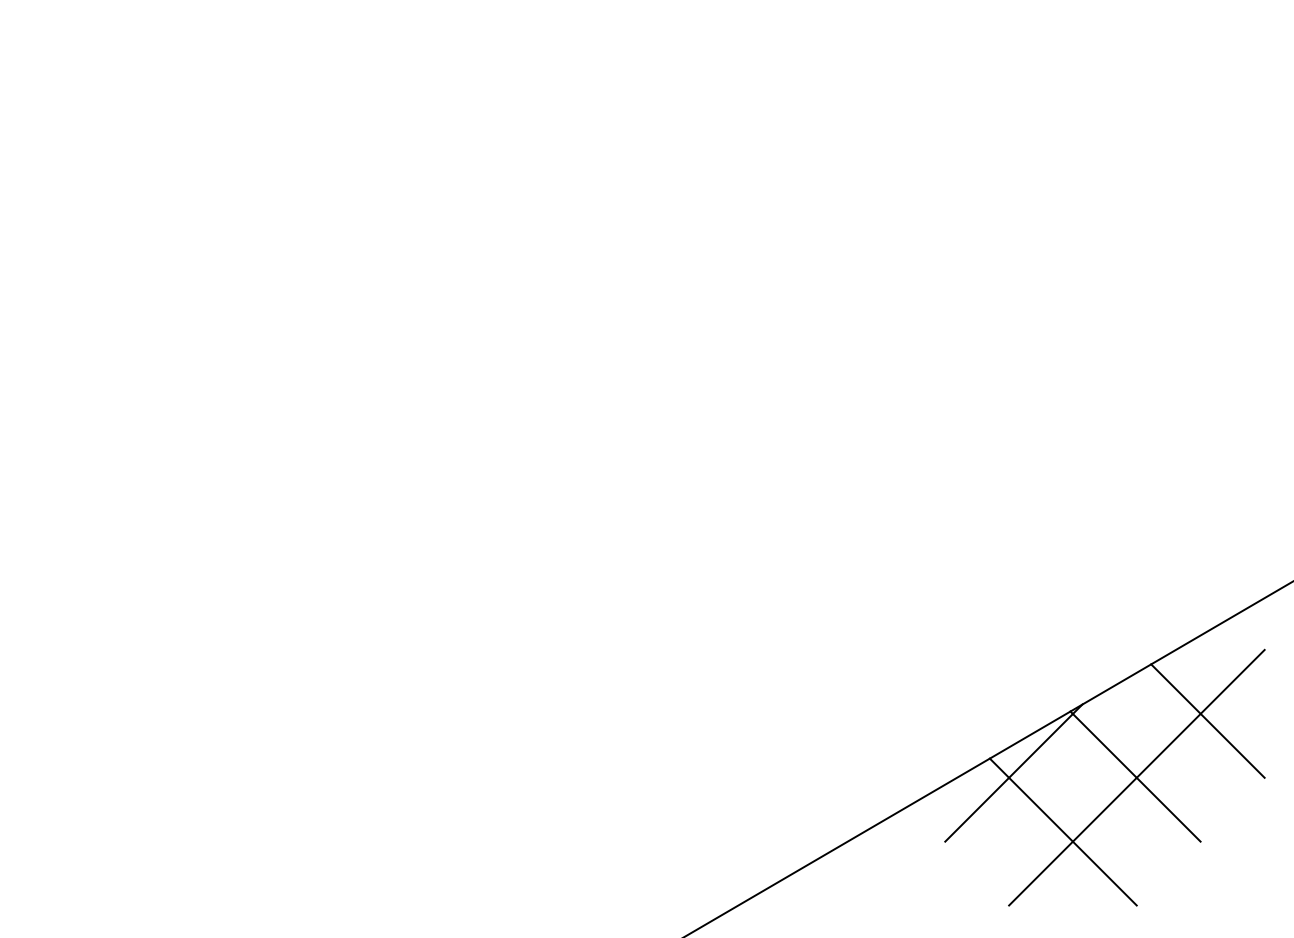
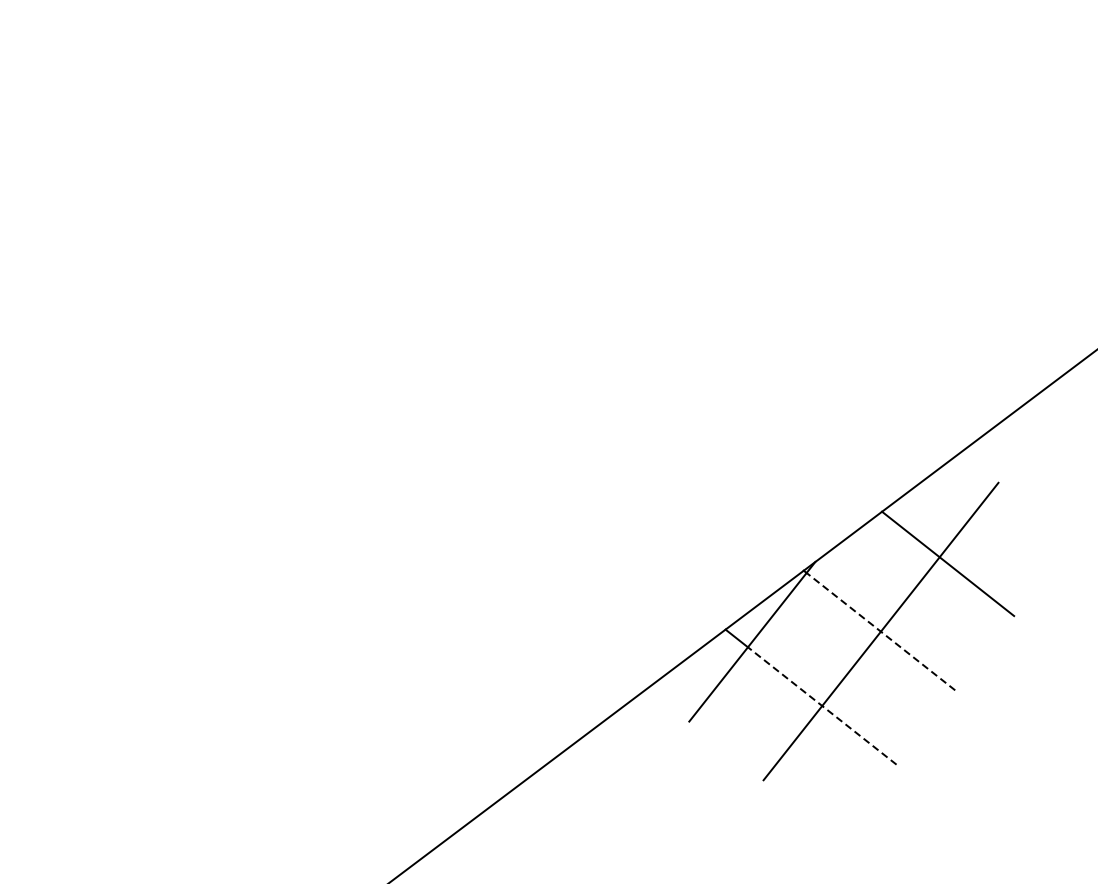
line: (1136, 777) -> (880, 631), solid -> dashed
line: (1072, 841) -> (821, 705), solid -> dashed

